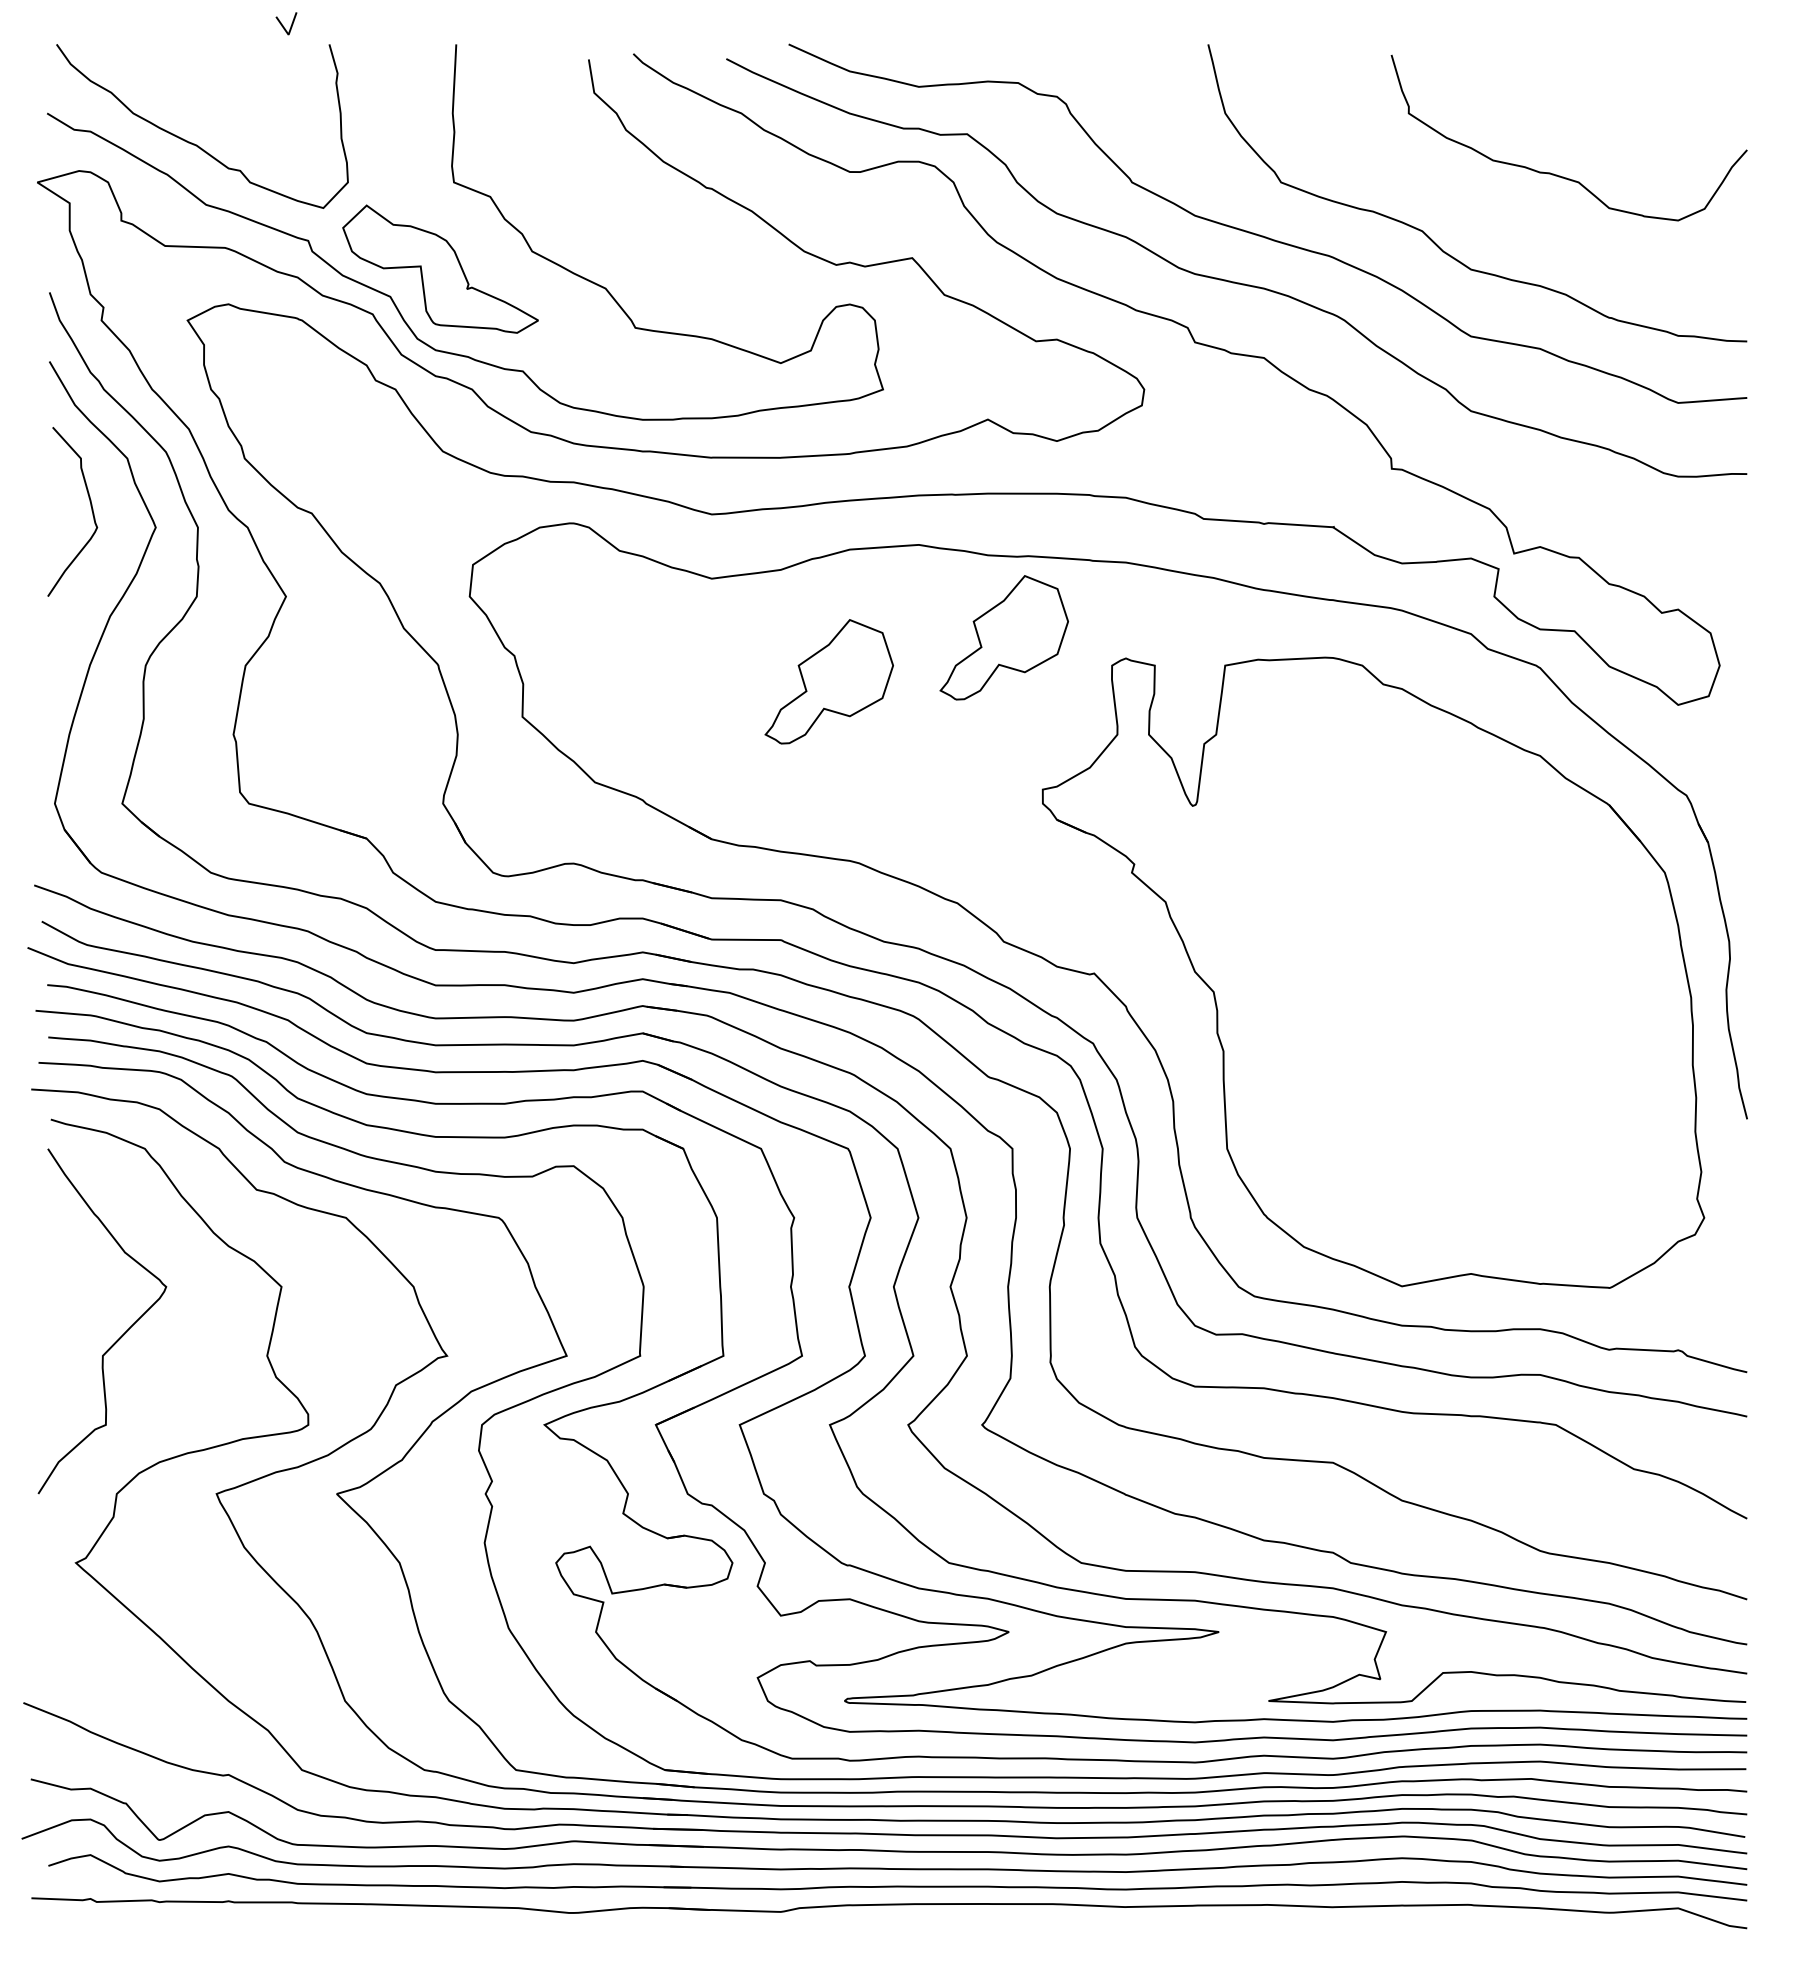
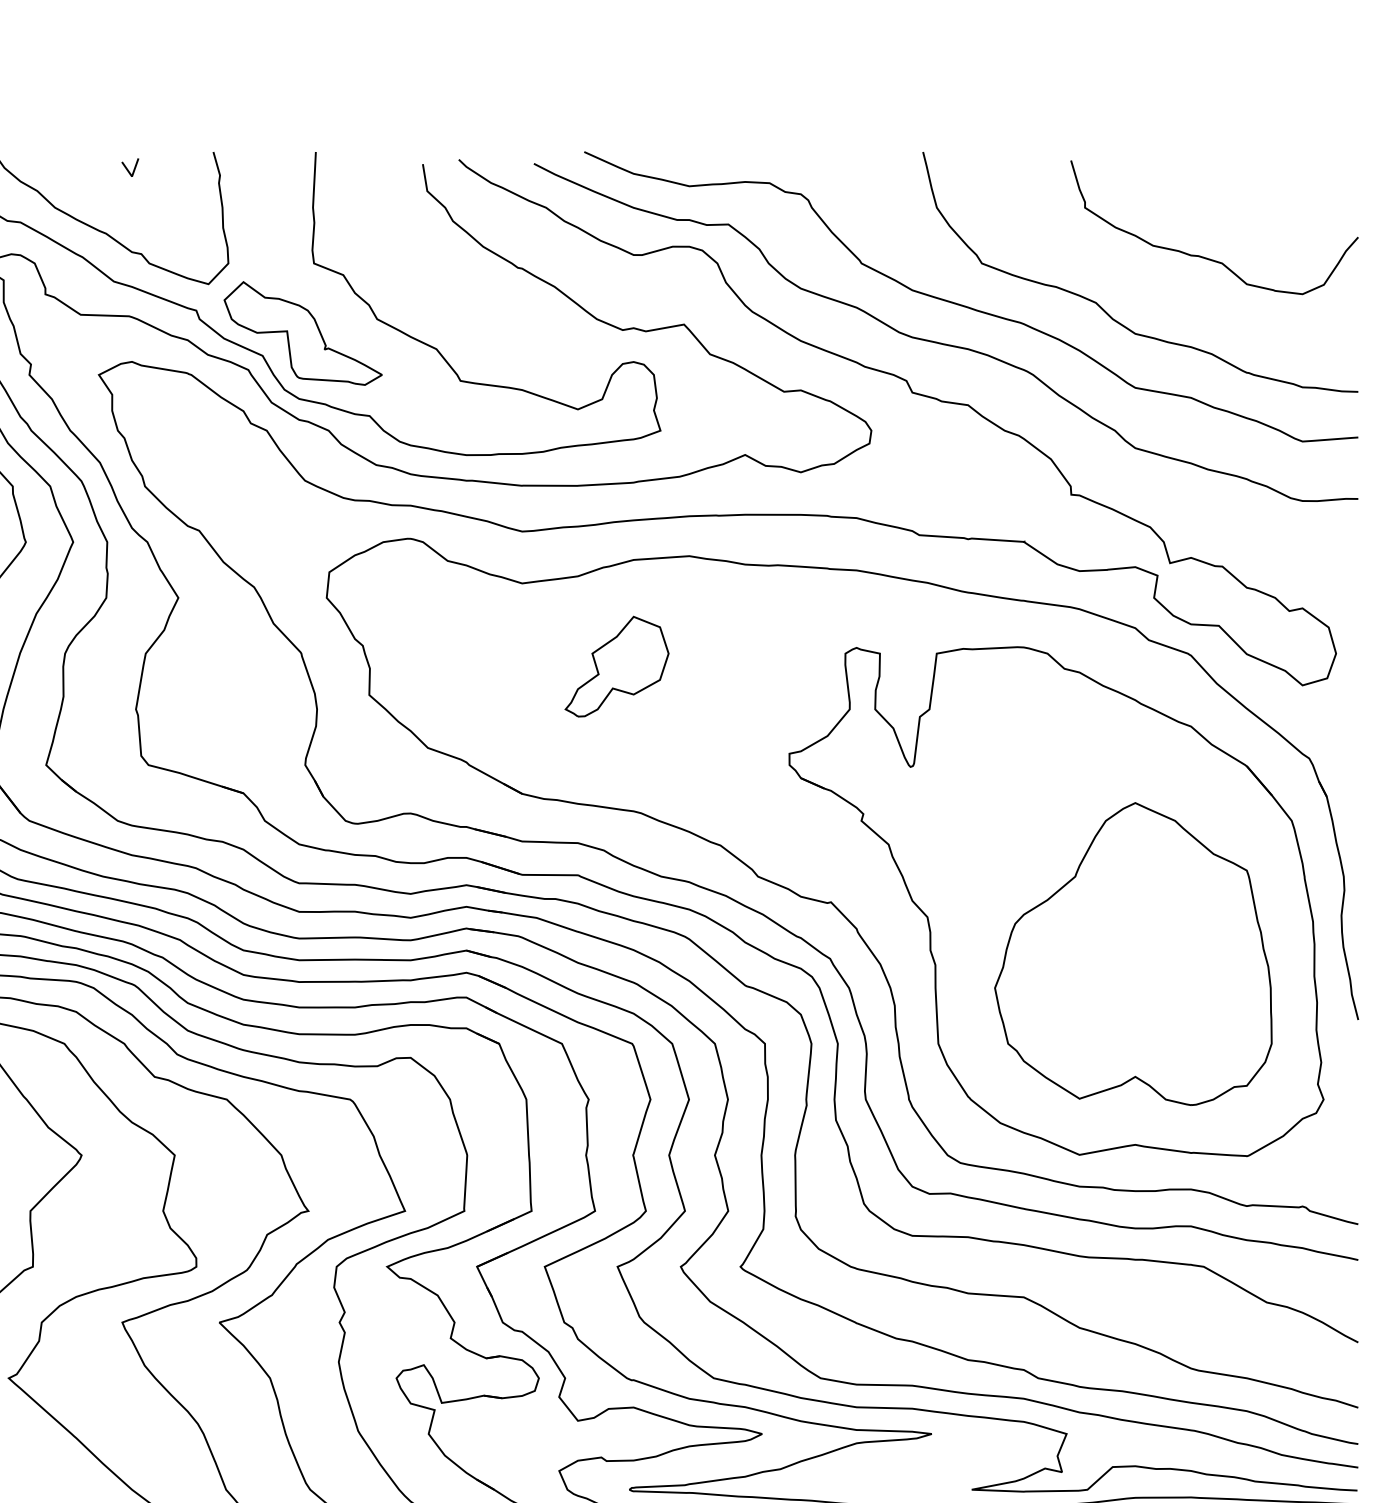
line: (283, 25) -> (127, 169), moved
part: (1003, 637) -> (757, 630), removed
part: (1468, 1037) -> (1133, 953), added

